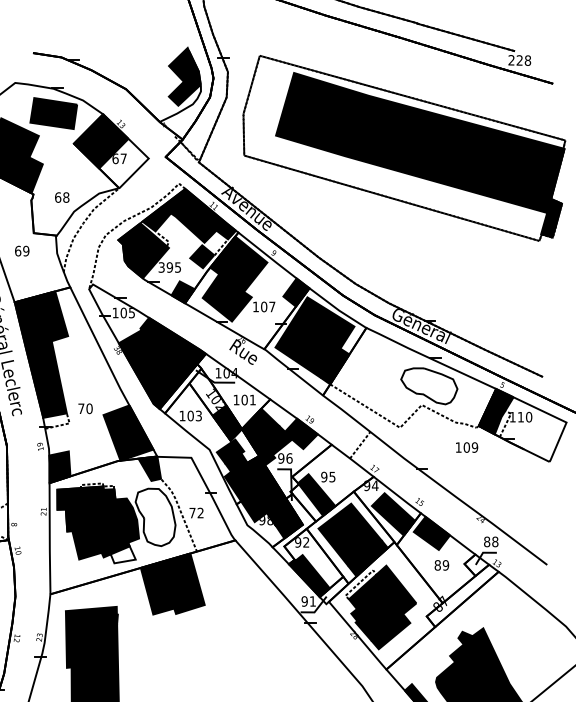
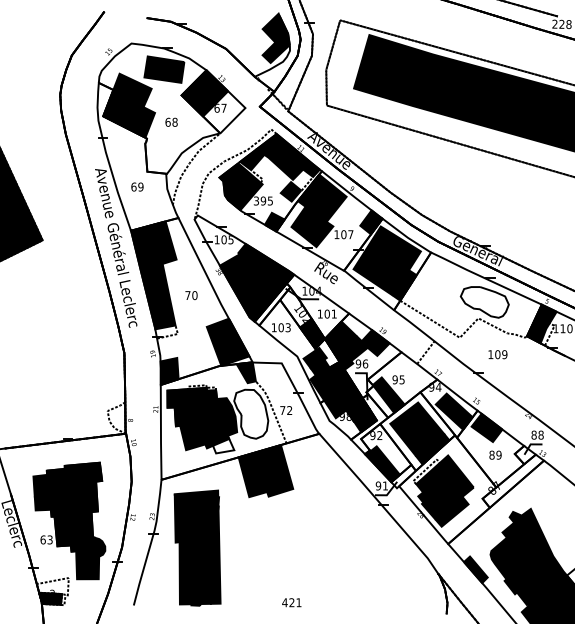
text: (62, 196) -> (171, 121), moved
text: (85, 408) -> (191, 295), moved
text: (466, 447) -> (497, 354), moved

